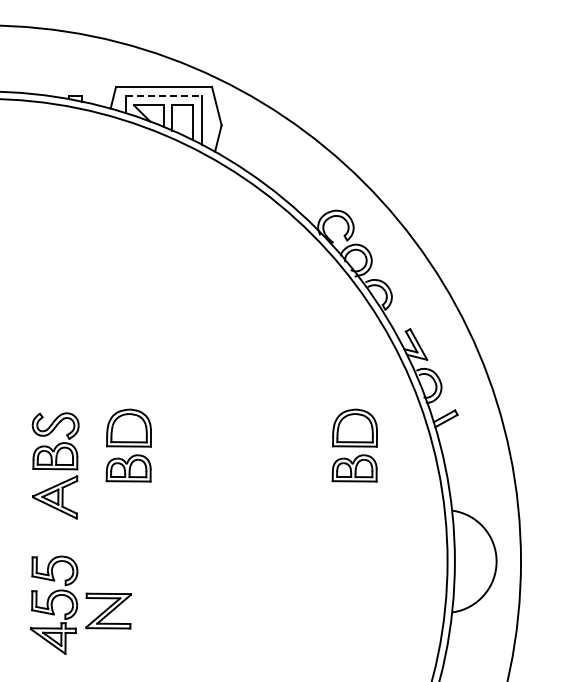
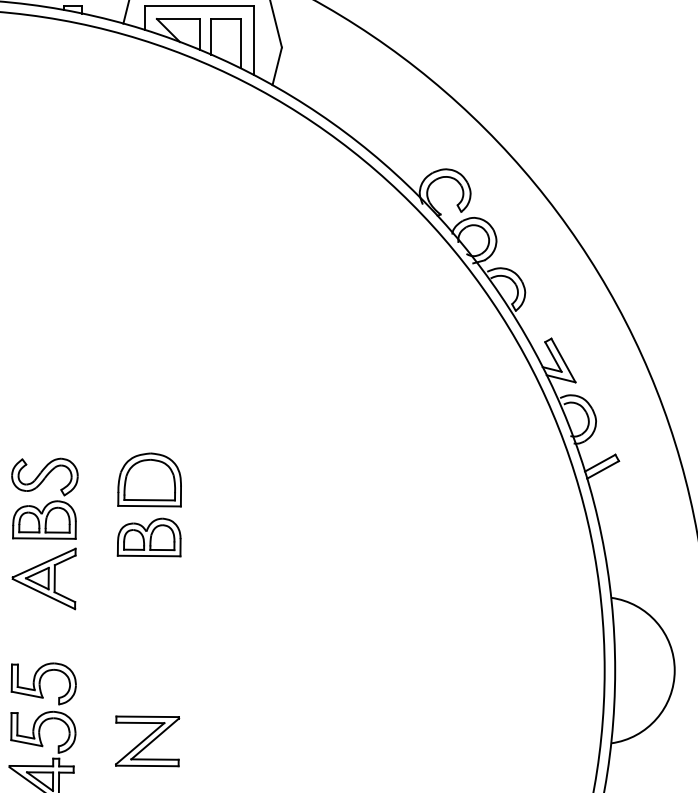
line: (164, 96) -> (200, 6), dashed -> solid
part: (354, 445) -> (471, 504), removed
part: (108, 610) -> (147, 740), moved

